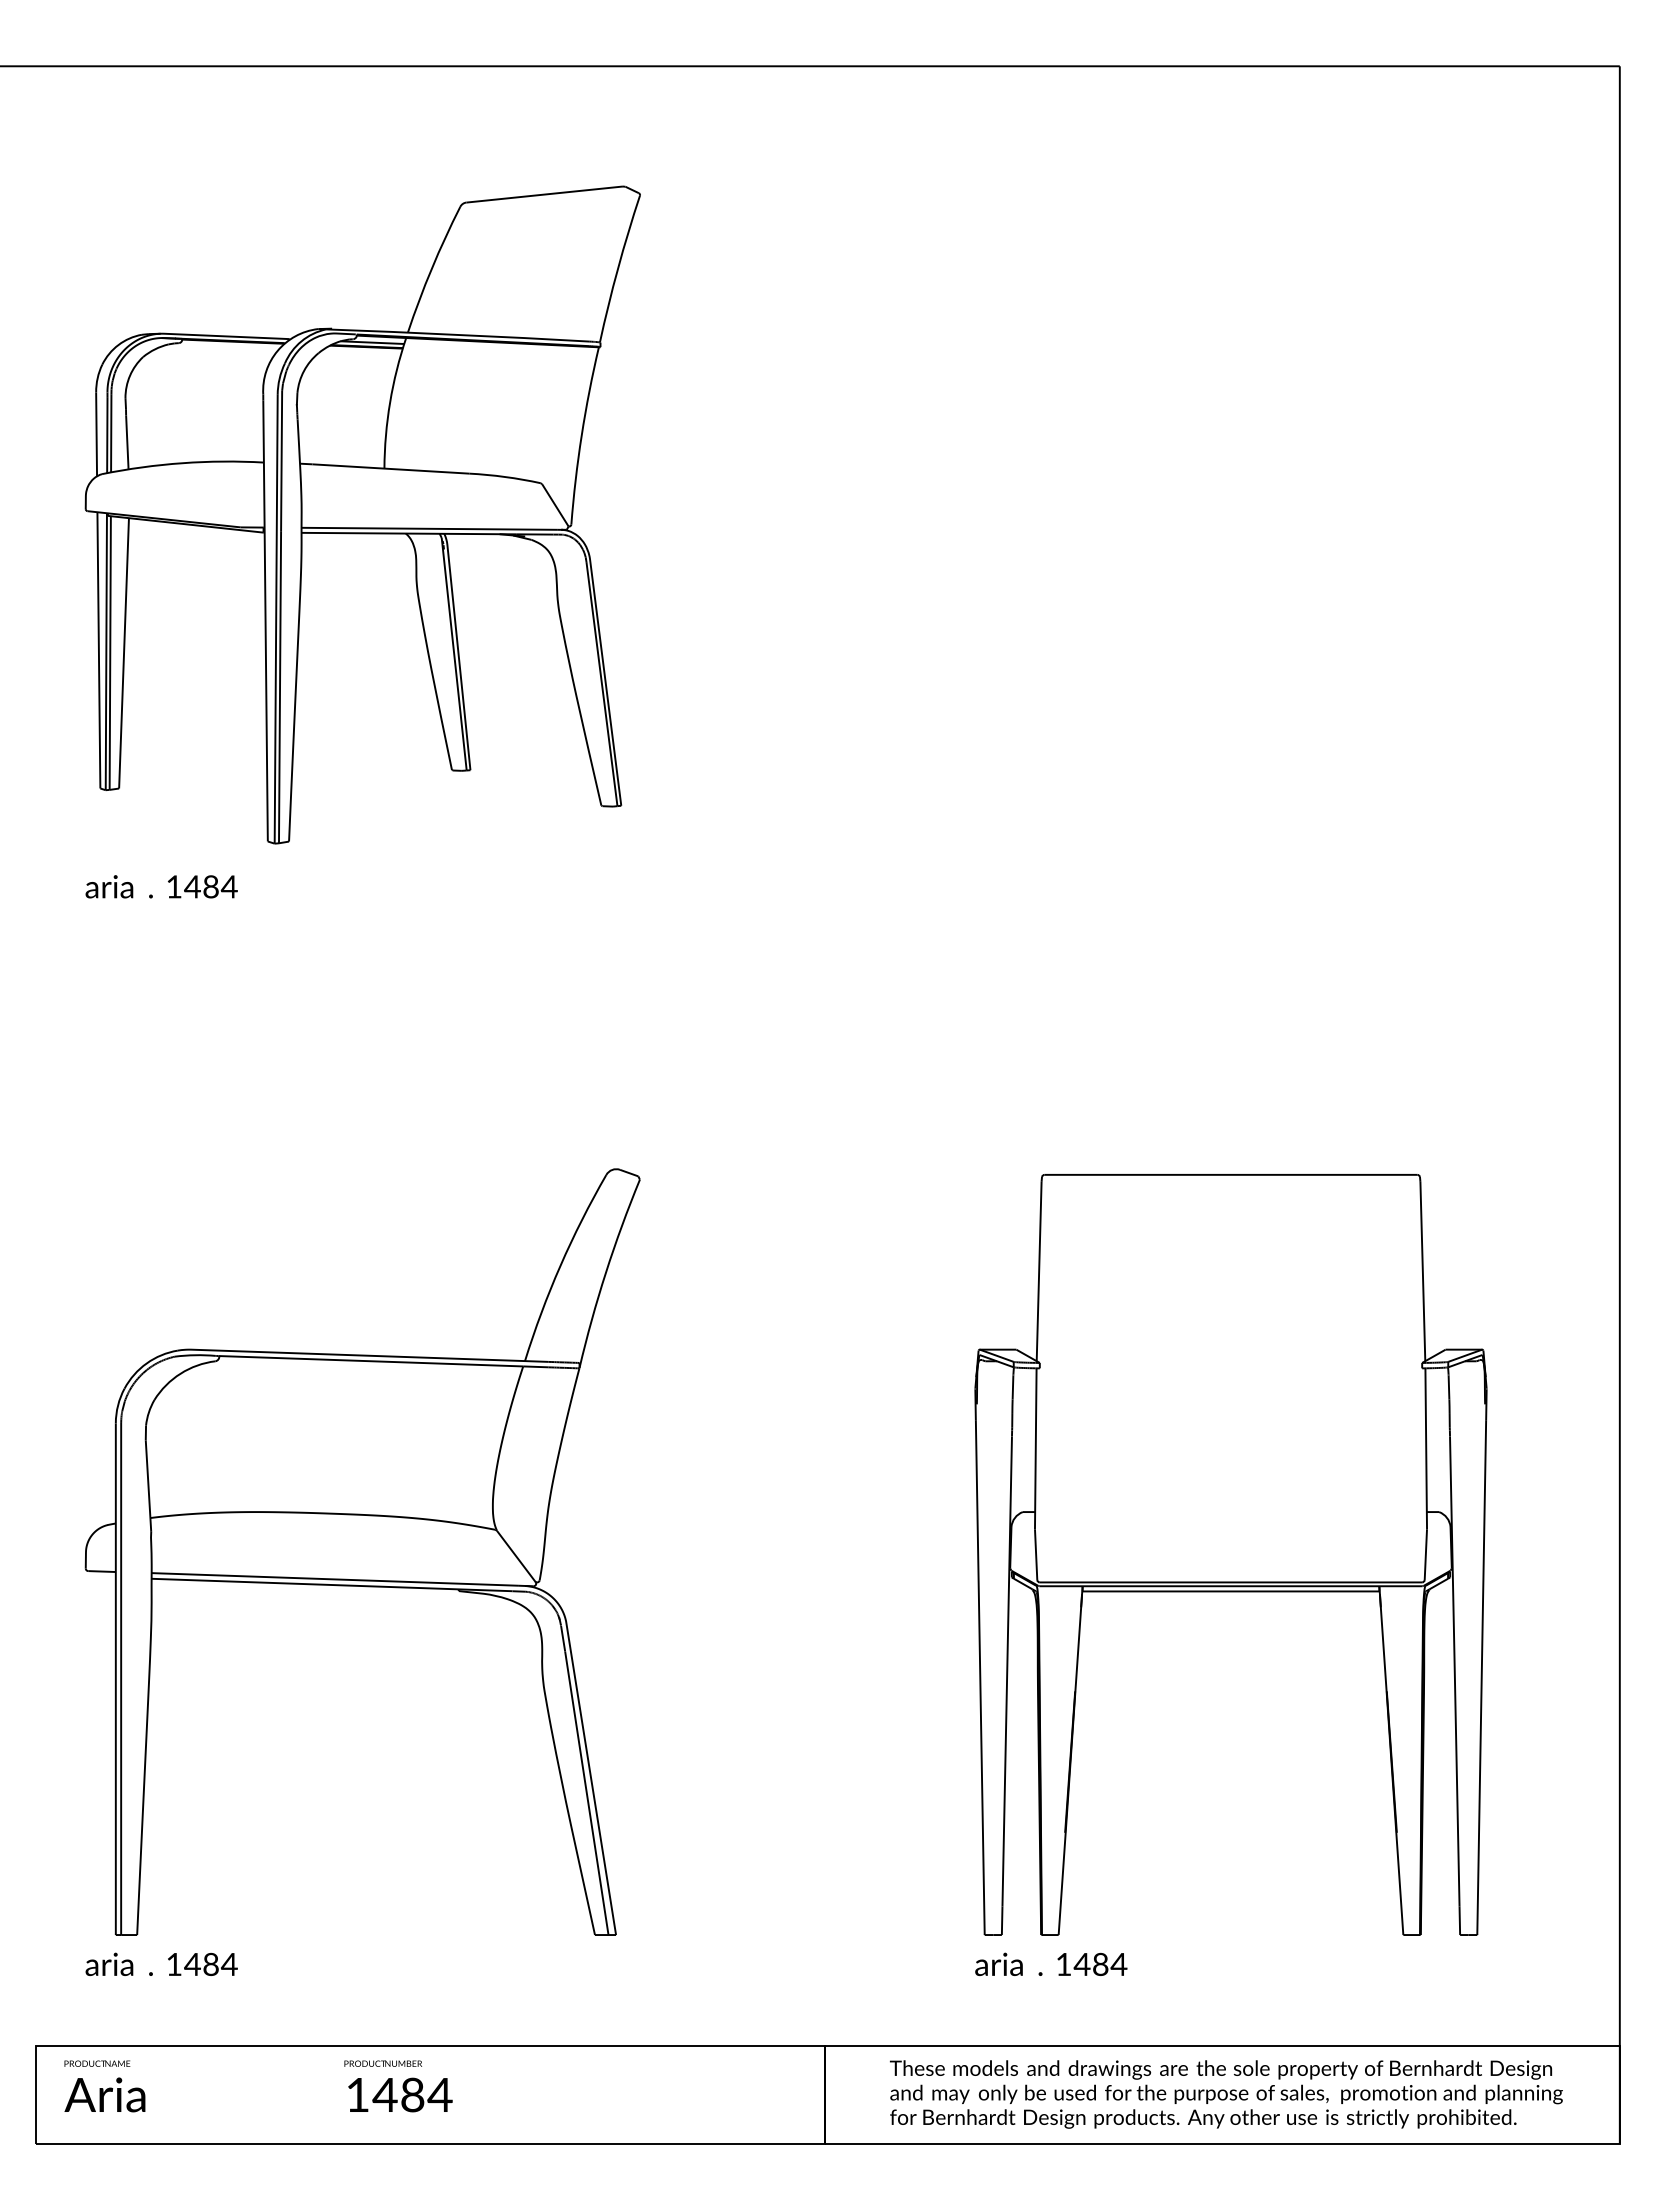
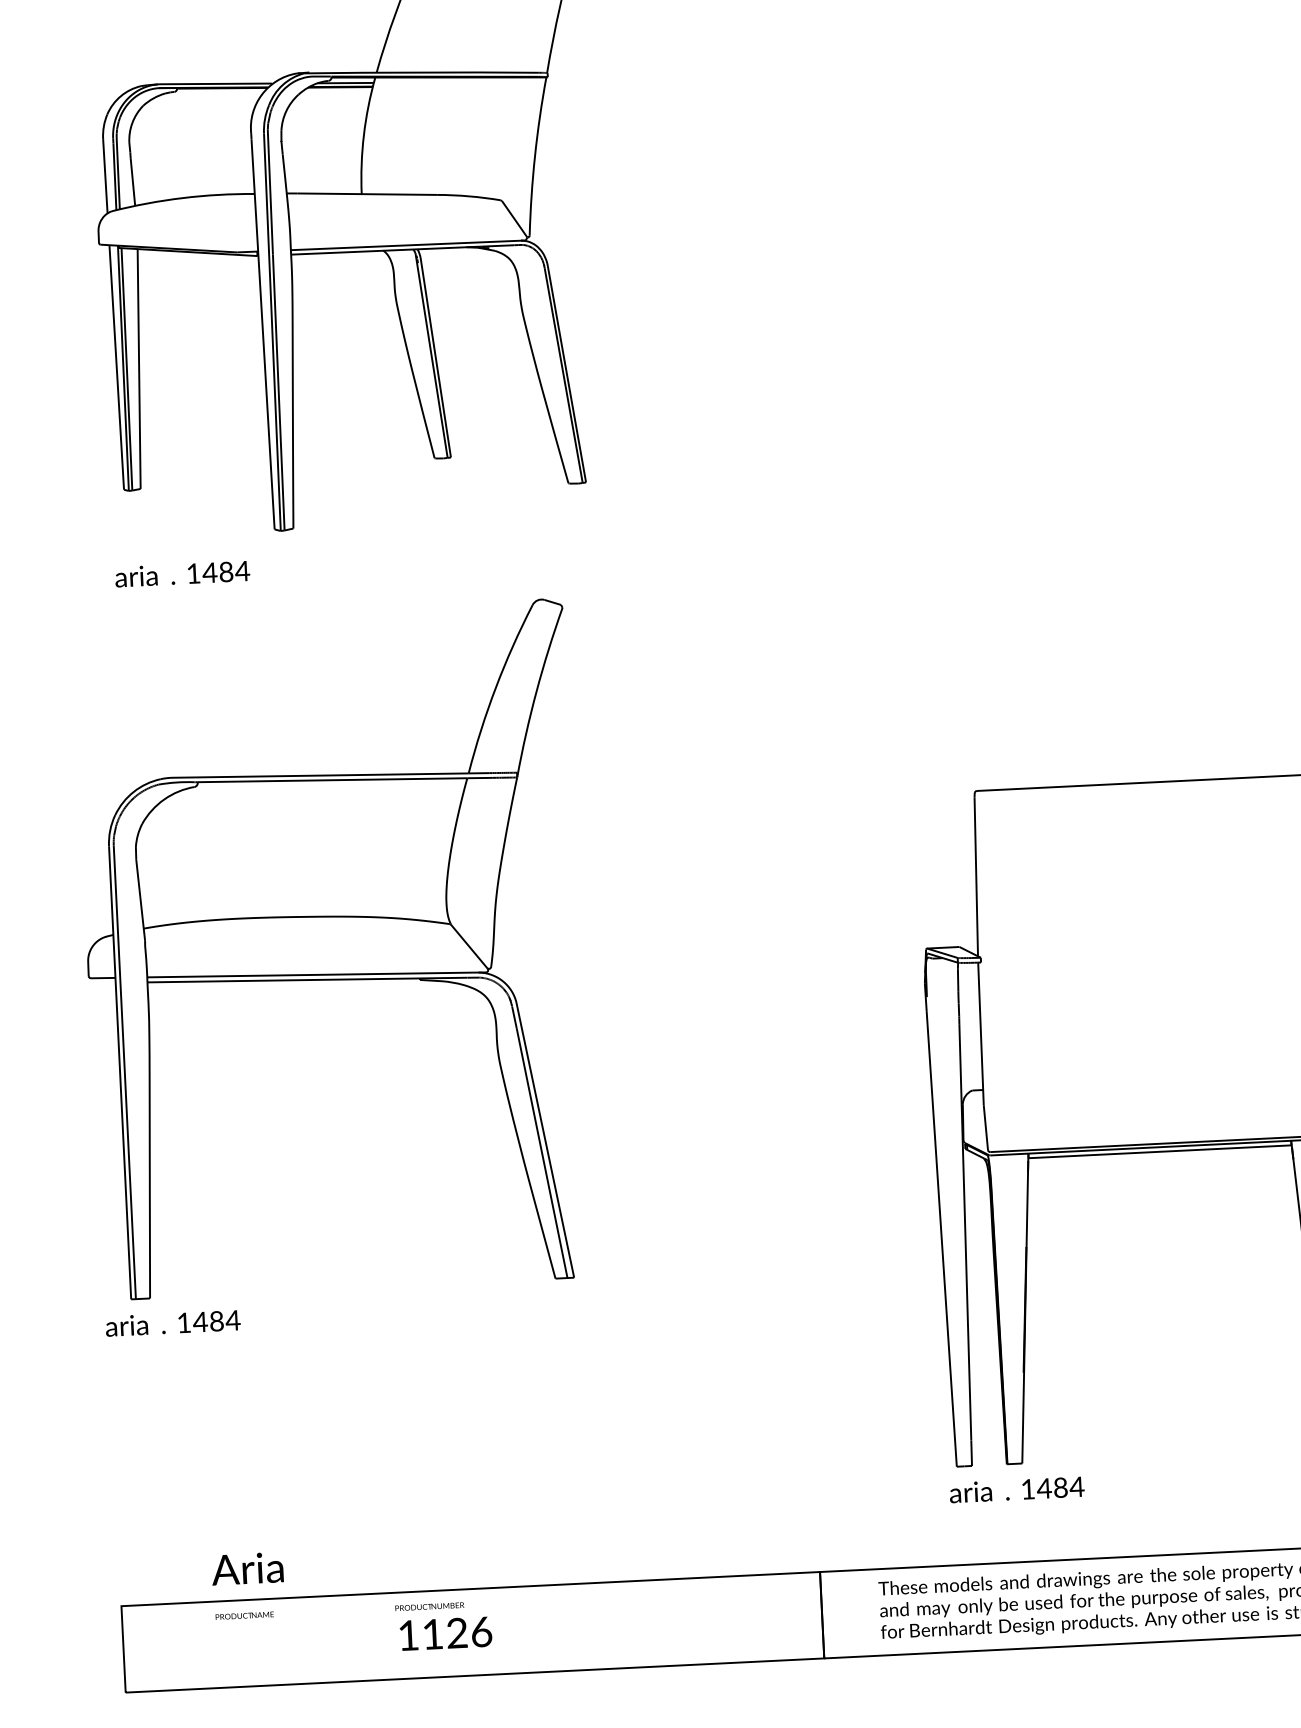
part: (362, 1571) -> (333, 966), moved
text: (97, 2063) -> (244, 1615), moved
text: (104, 2094) -> (247, 1568), moved
text: (412, 2095) -> (457, 1633), 1484 -> 1126

